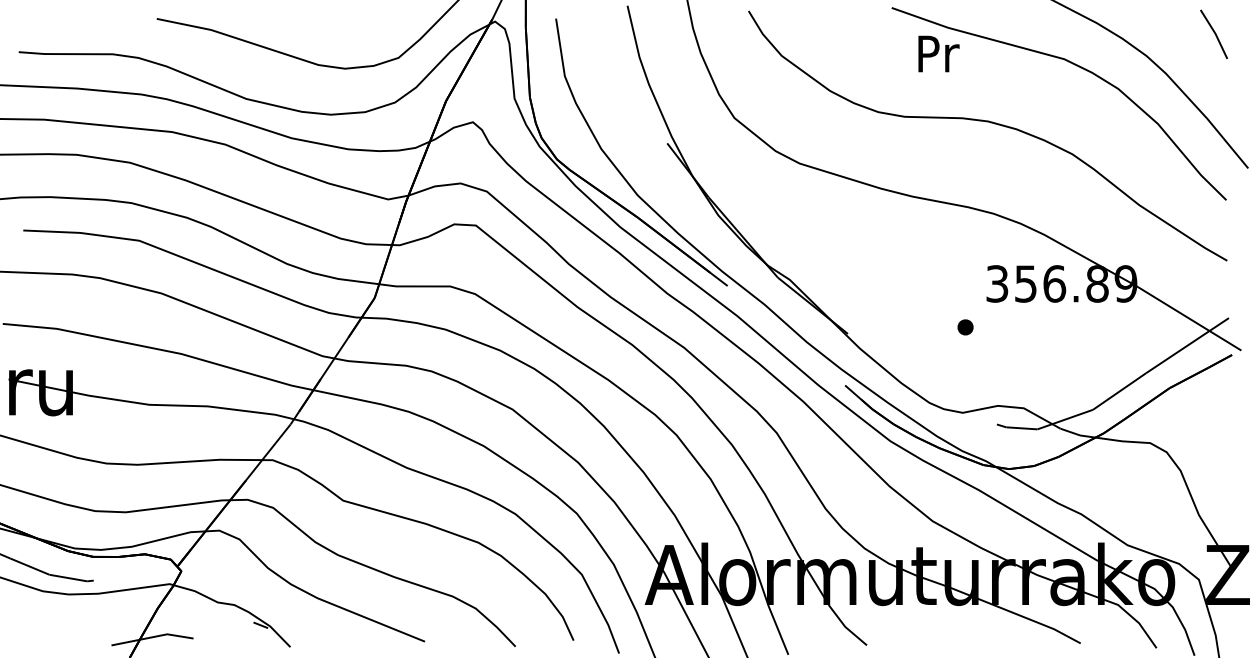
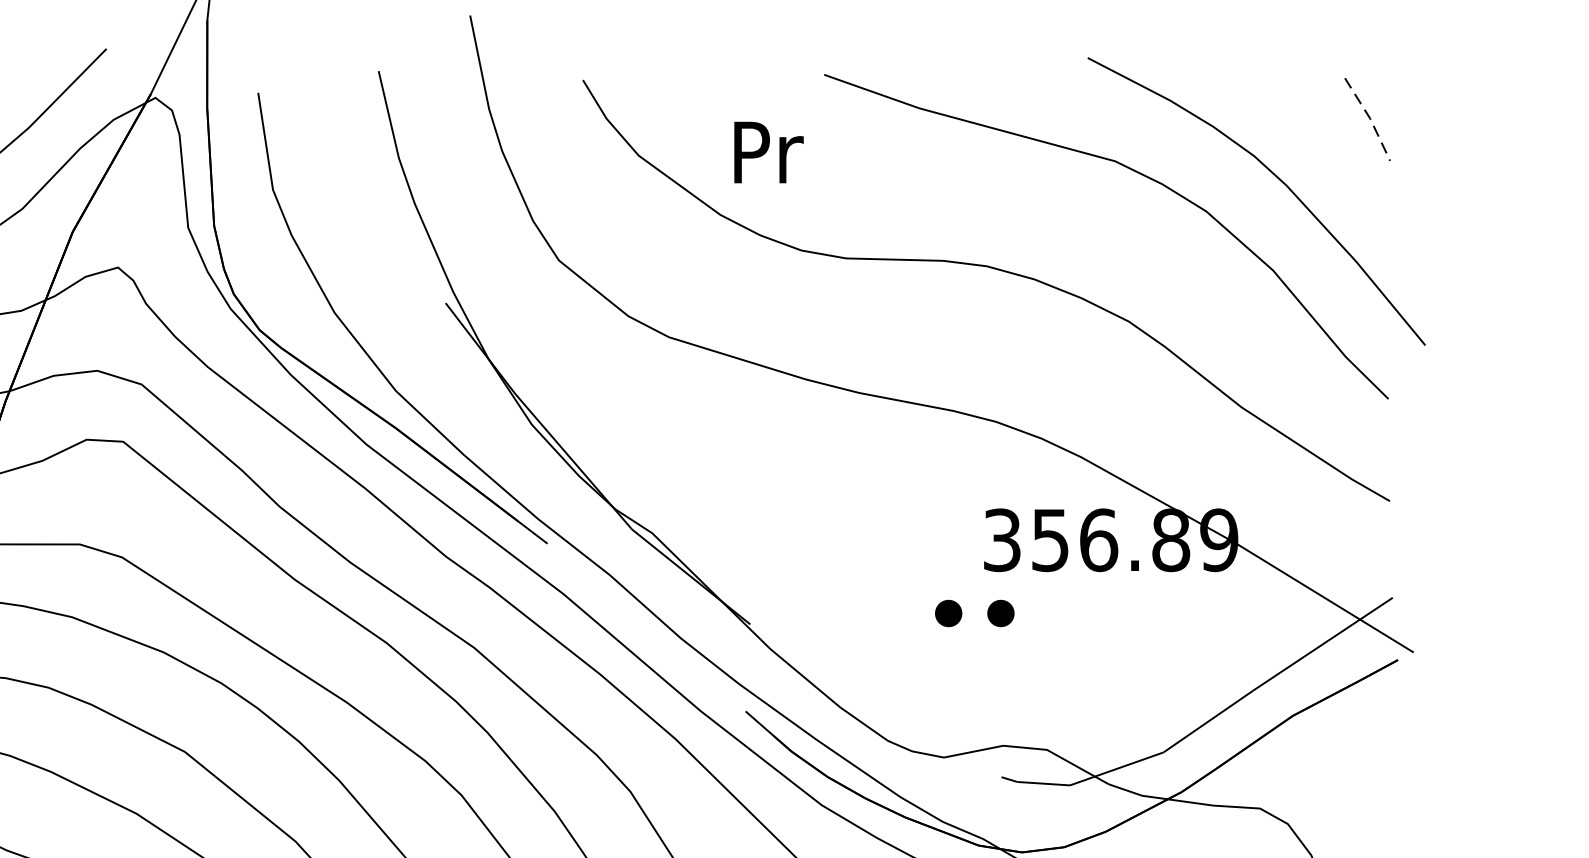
line: (1215, 33) -> (1370, 117), solid -> dashed
text: (938, 53) -> (768, 151), moved
part: (996, 327) -> (1000, 613), added

